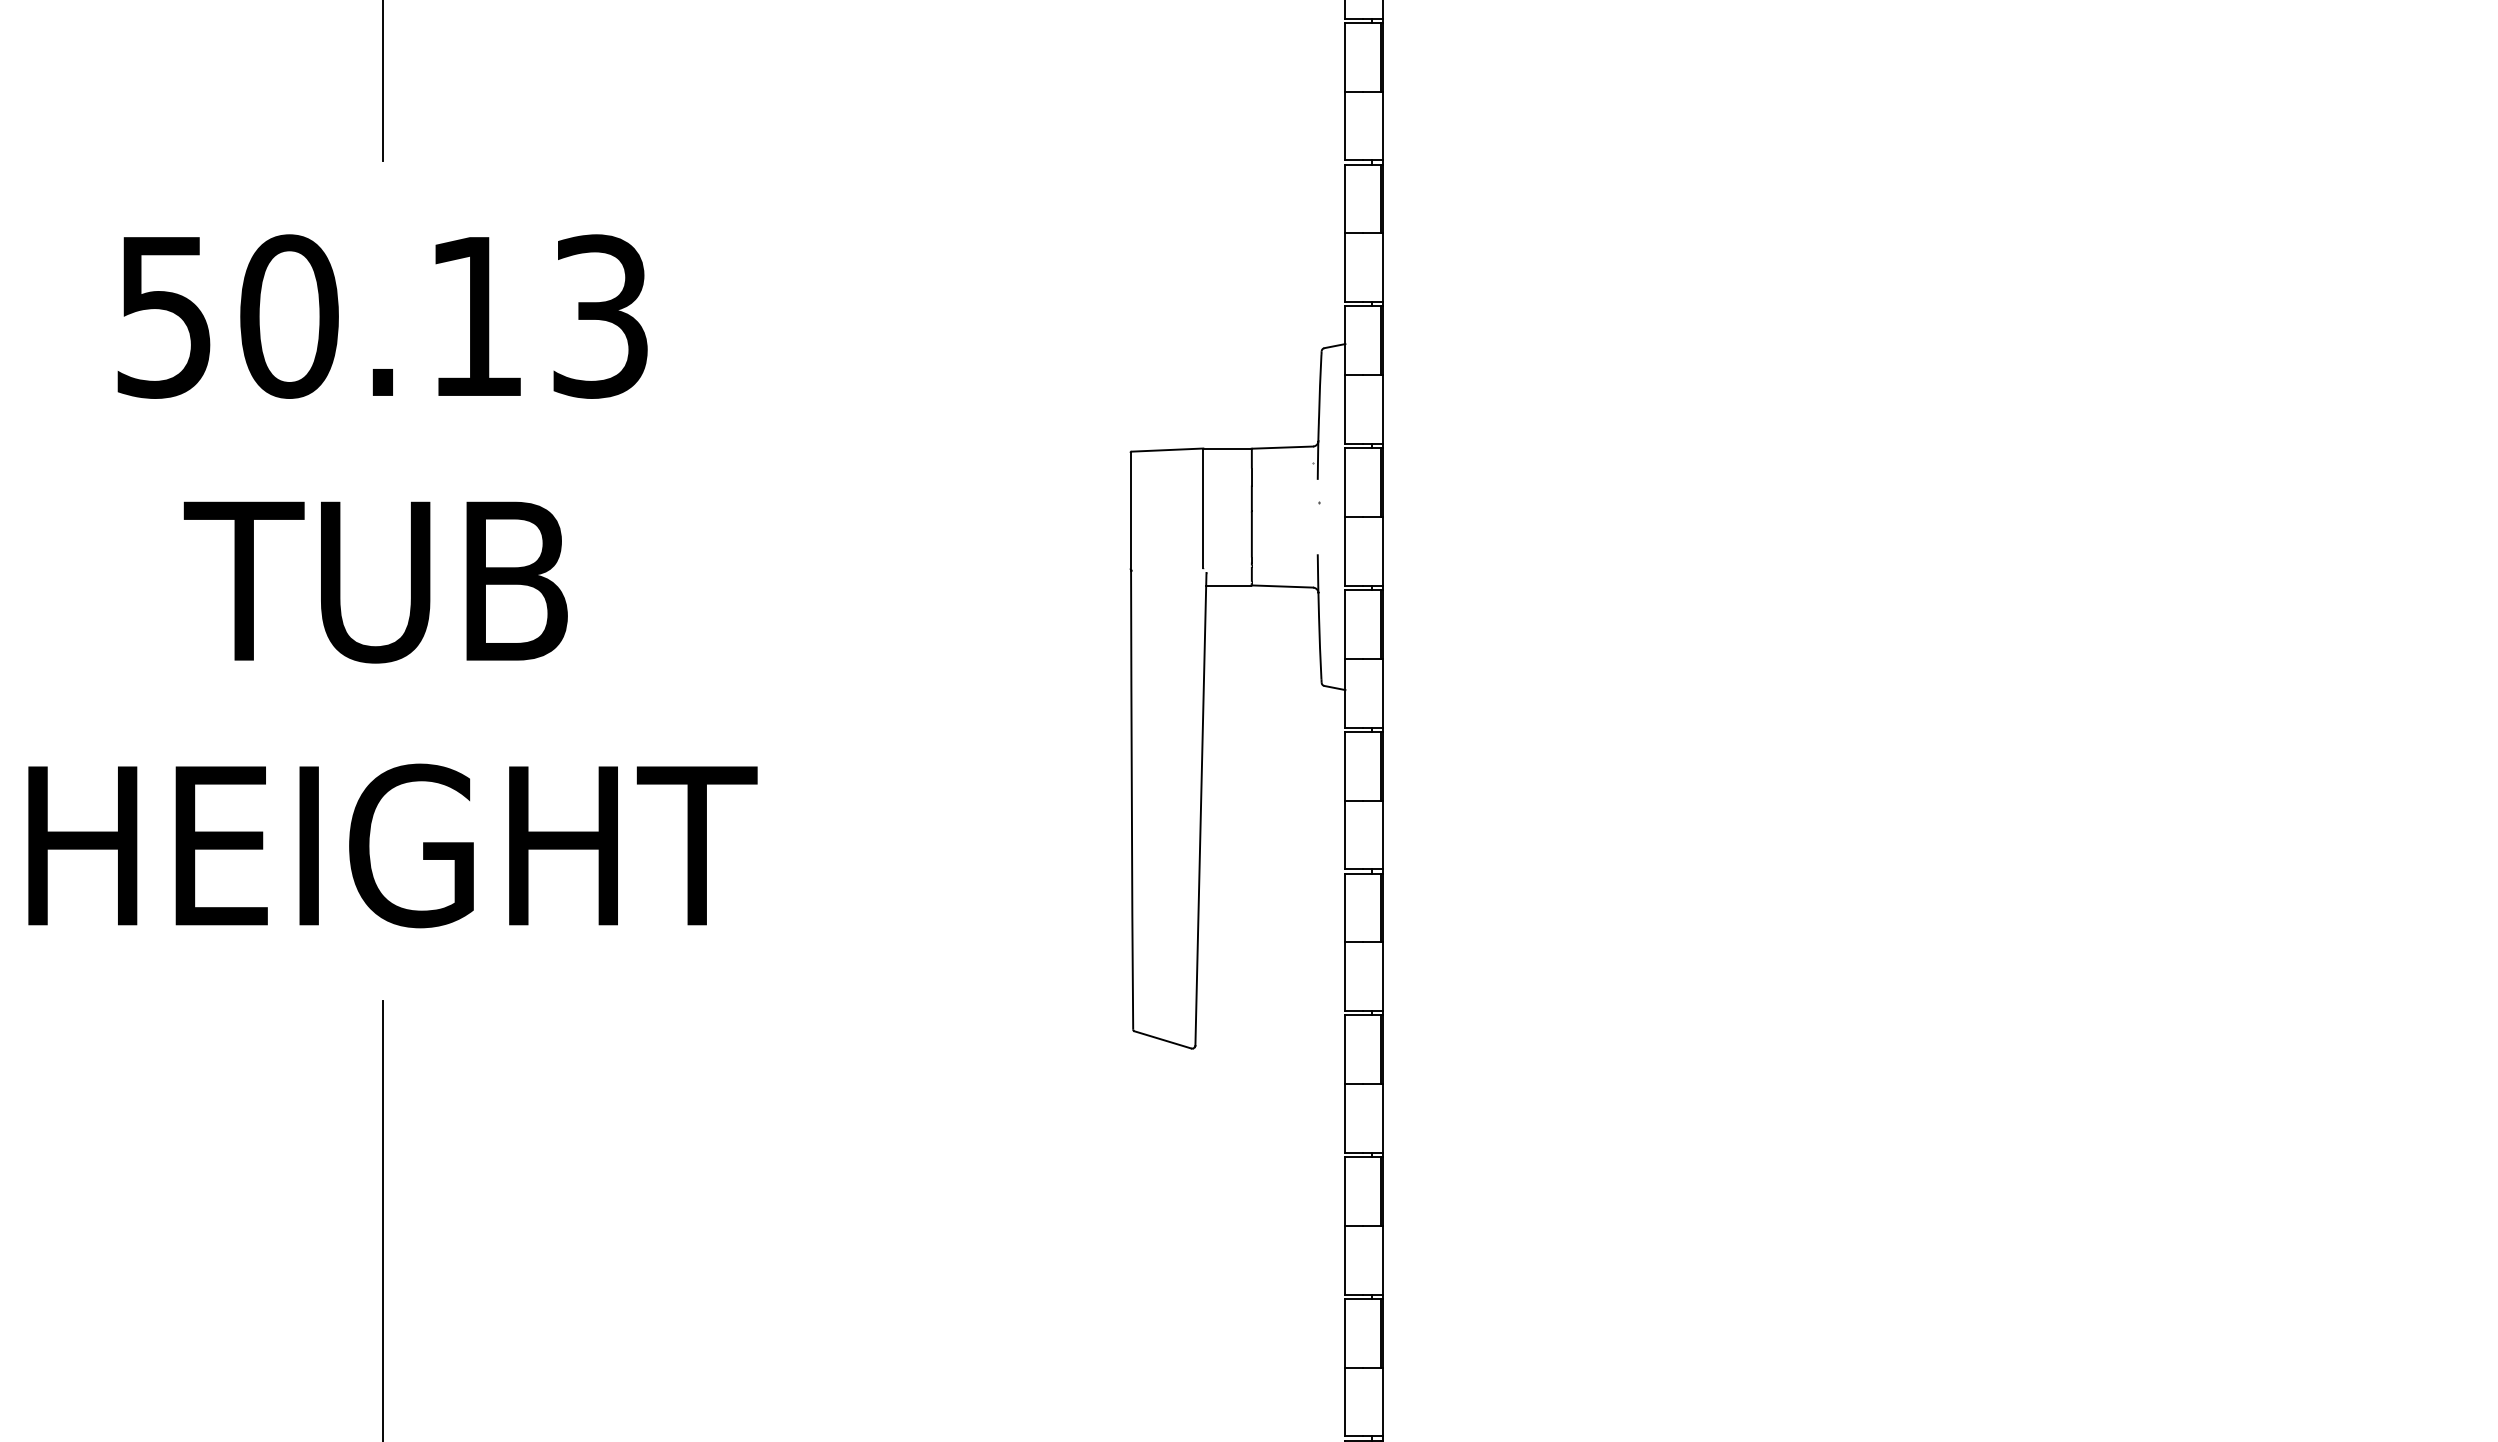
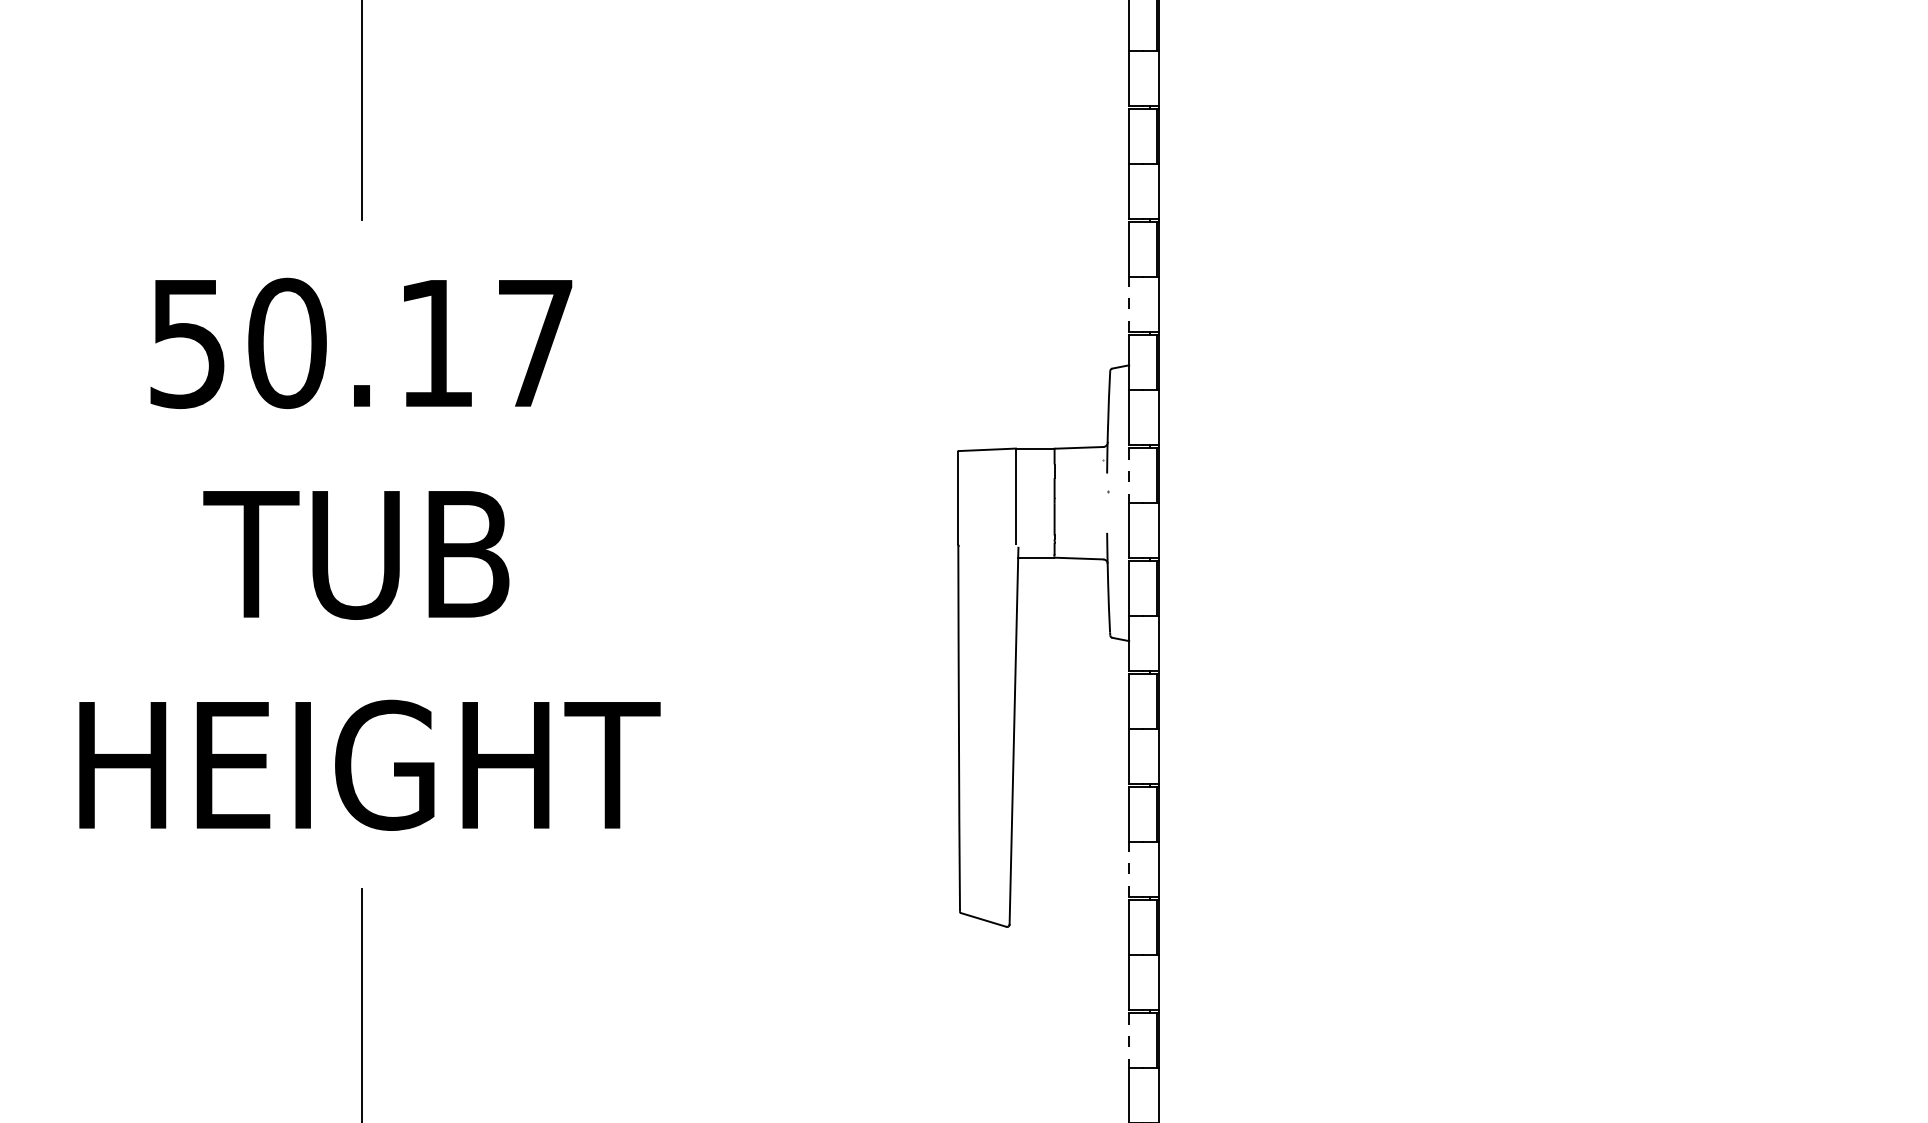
line: (1345, 267) -> (1129, 304), solid -> dashed
text: (600, 316) -> (535, 343), 50.13 -> 50.17
line: (1345, 483) -> (1129, 476), solid -> dashed
line: (1345, 976) -> (1129, 869), solid -> dashed
line: (1345, 1191) -> (1129, 1040), solid -> dashed

